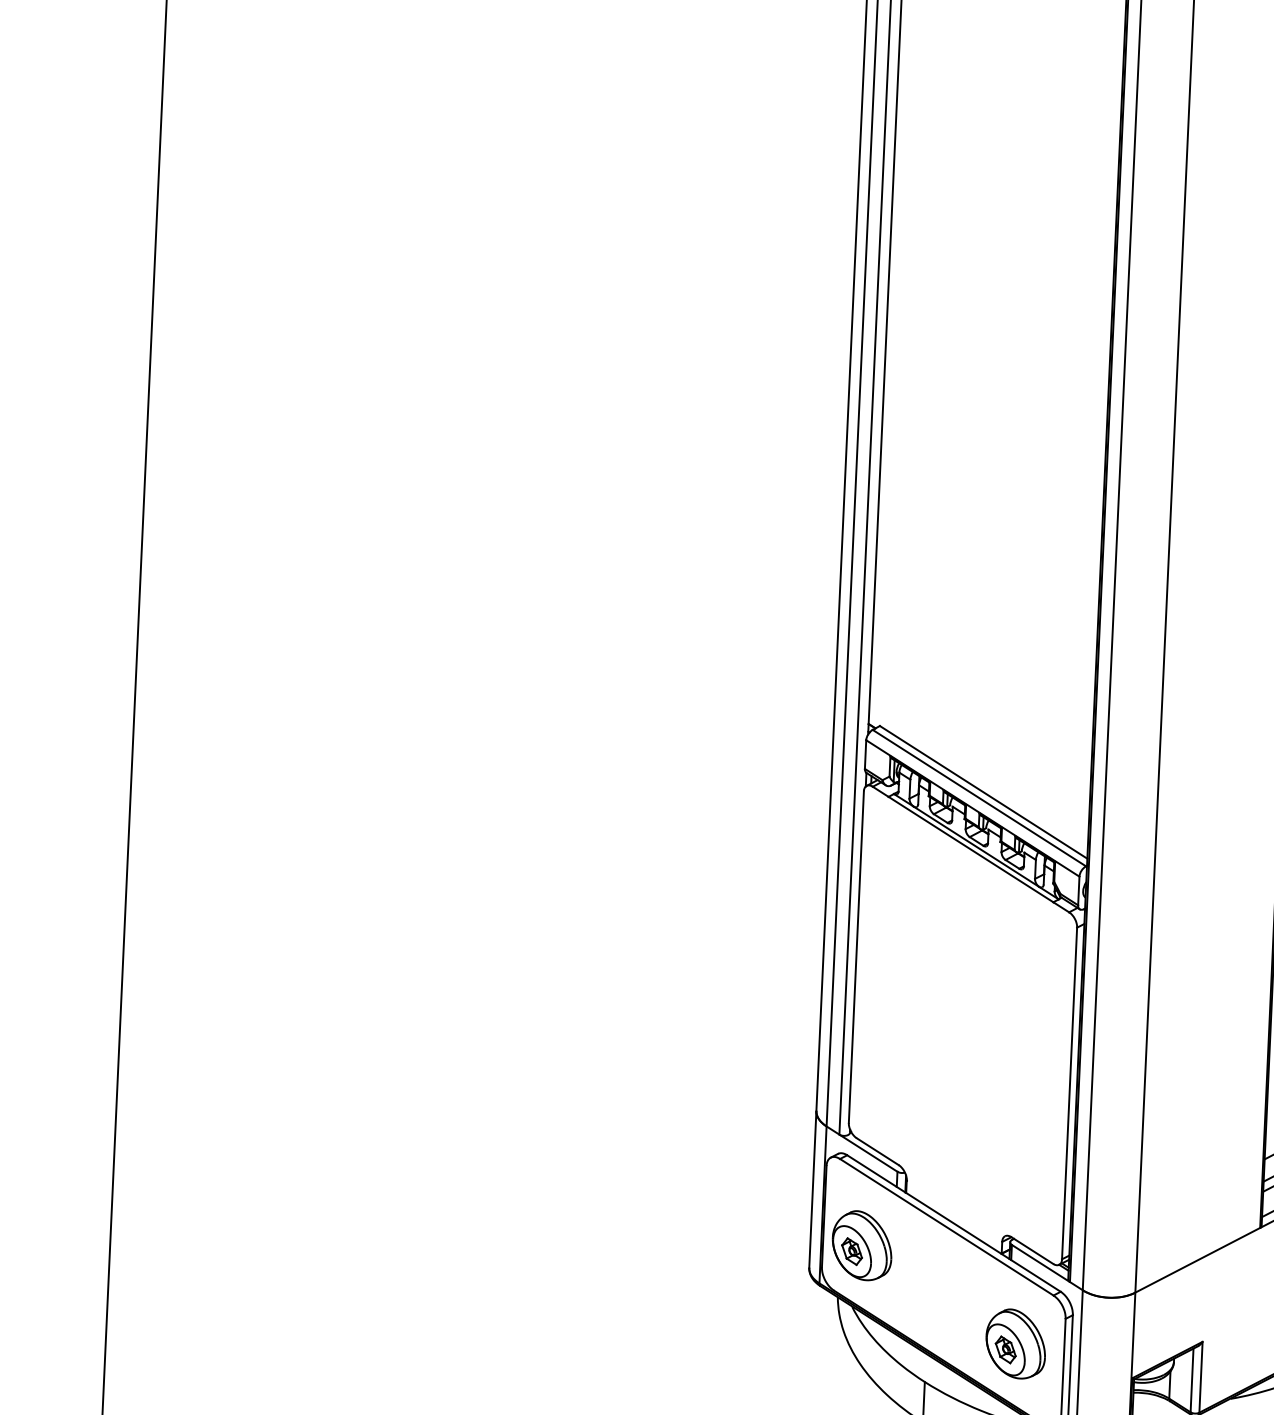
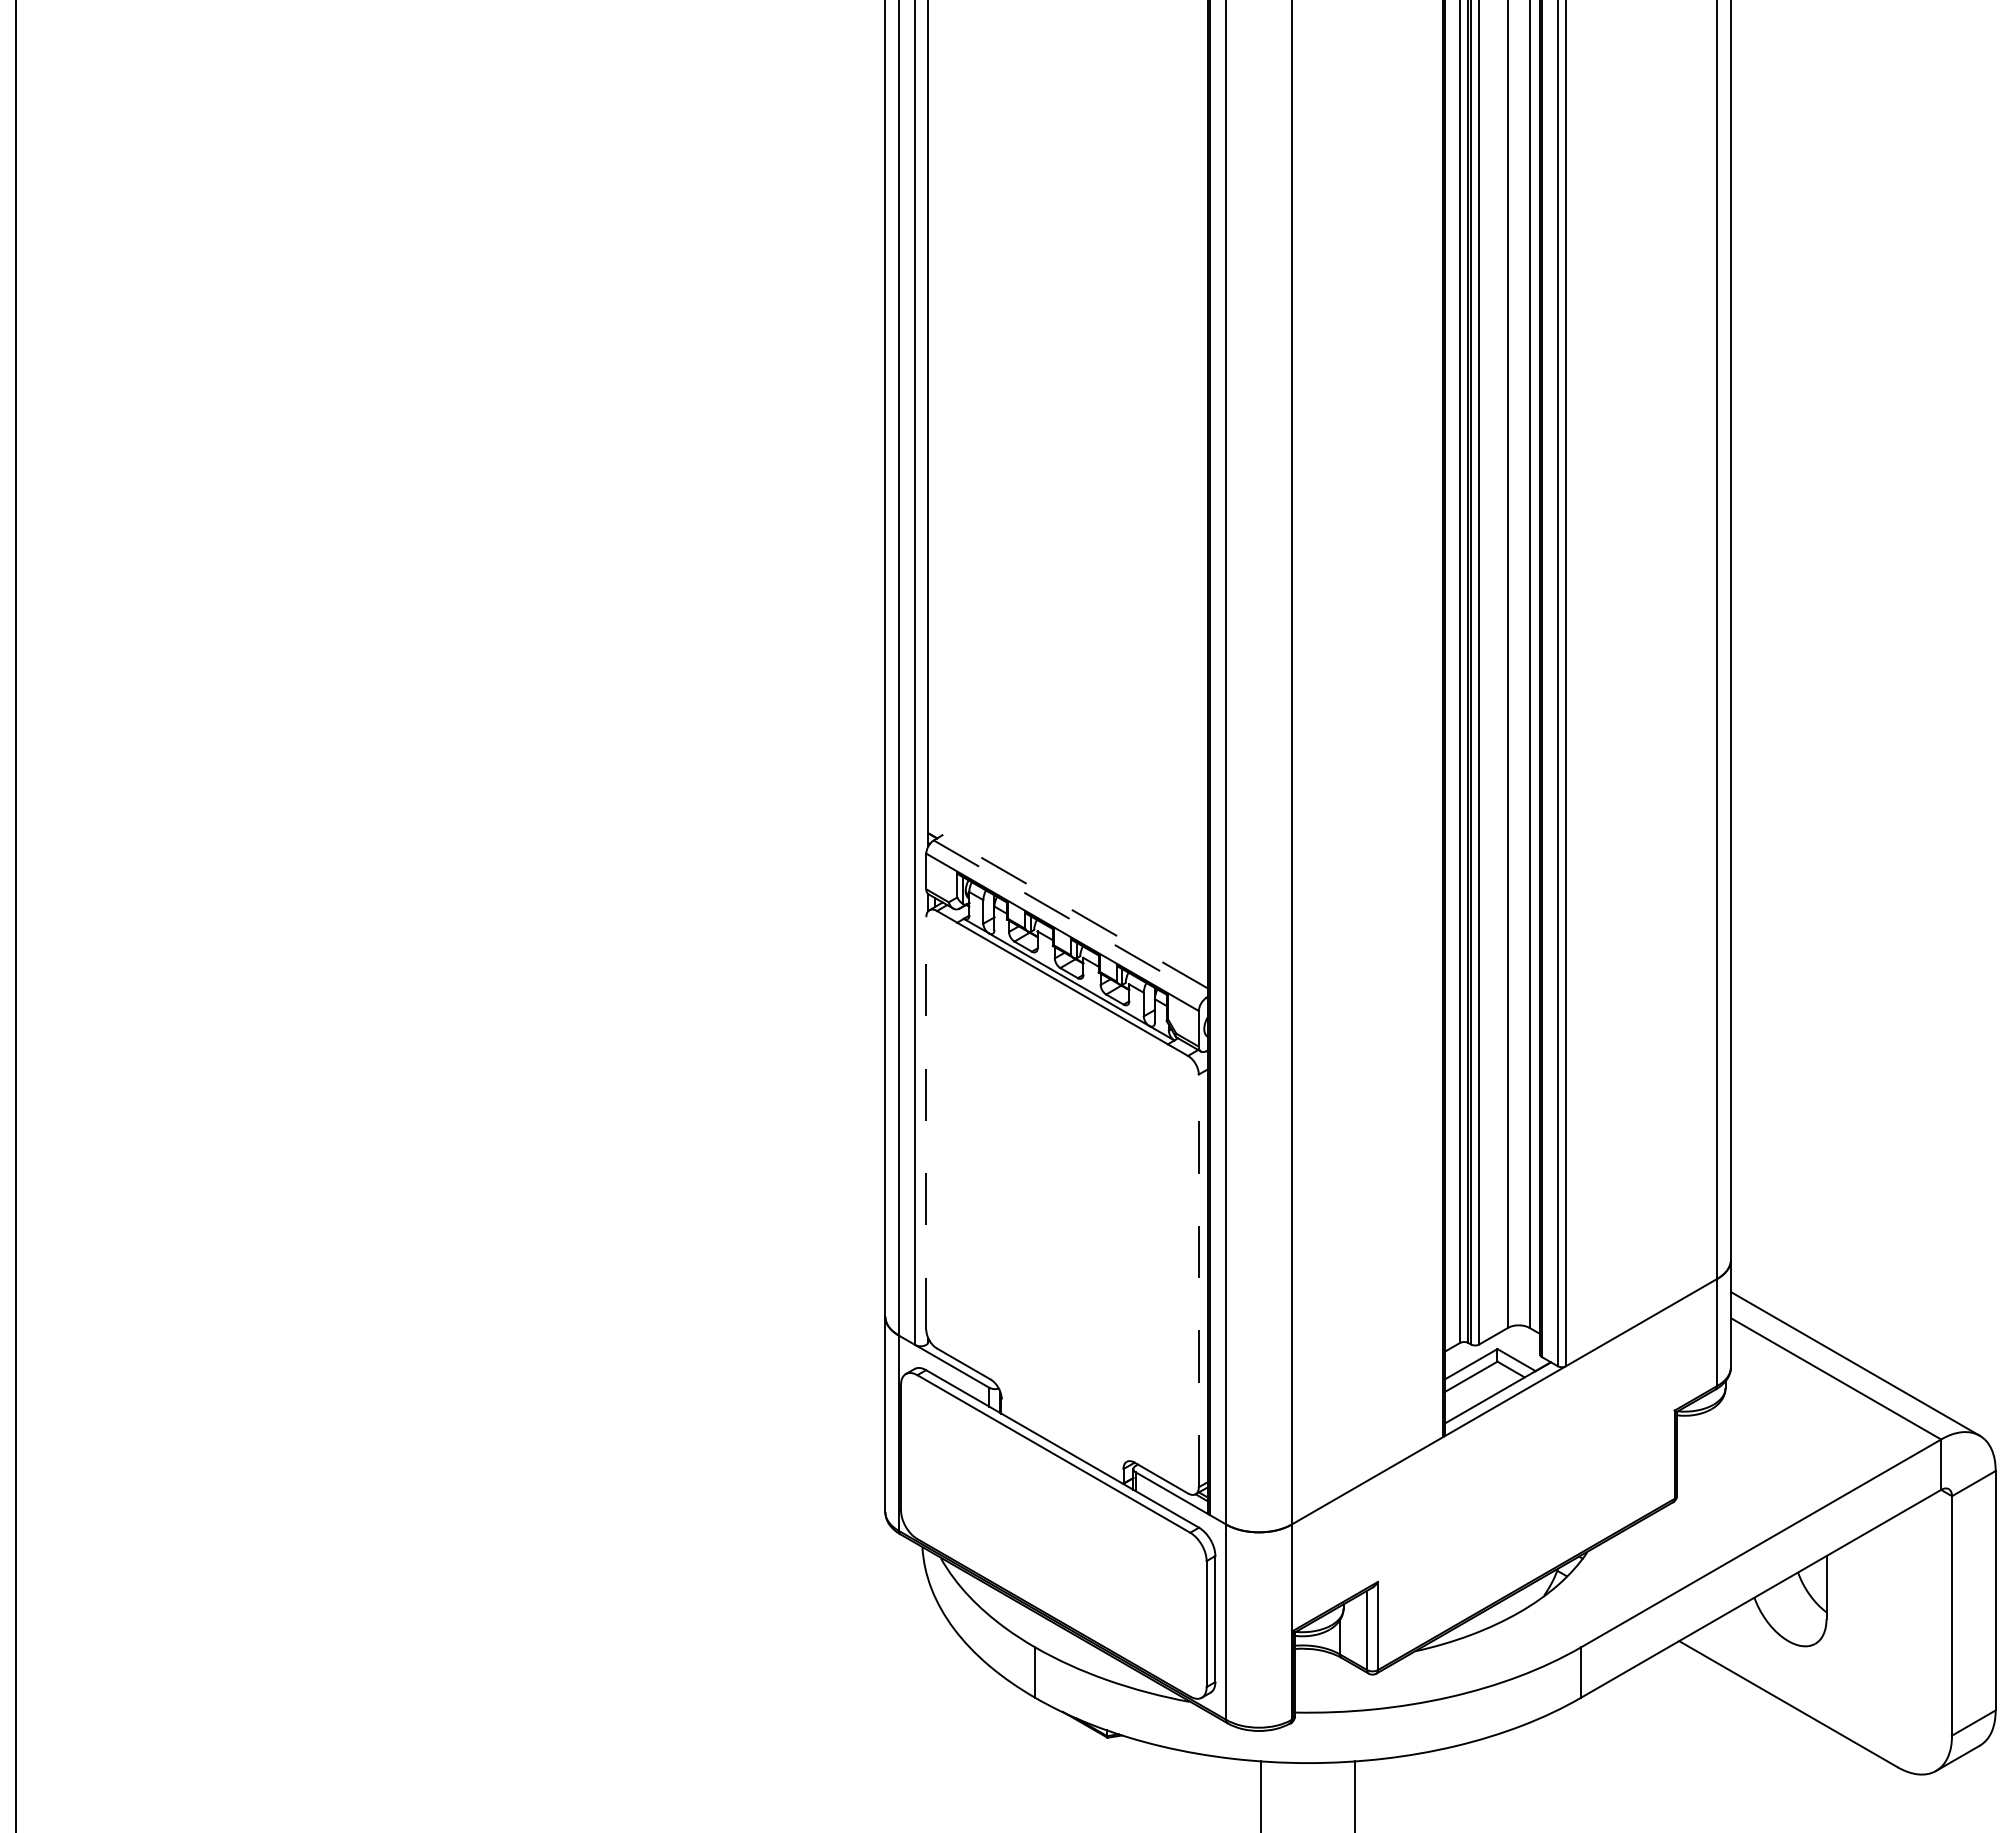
line: (983, 792) -> (1074, 911), solid -> dashed
line: (979, 798) -> (1070, 919), solid -> dashed
line: (856, 957) -> (926, 1123), solid -> dashed
line: (1069, 1093) -> (1198, 1280), solid -> dashed
part: (861, 1245) -> (949, 1481), removed
part: (1016, 1343) -> (1146, 1594), removed

